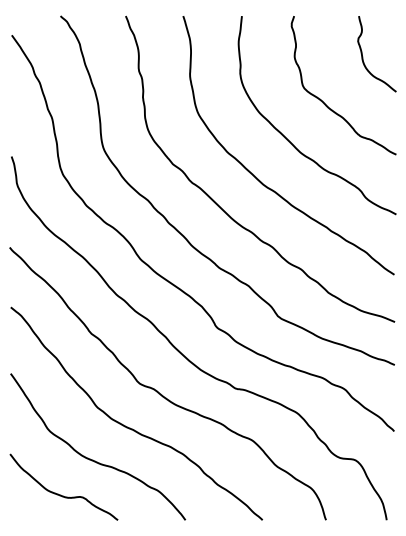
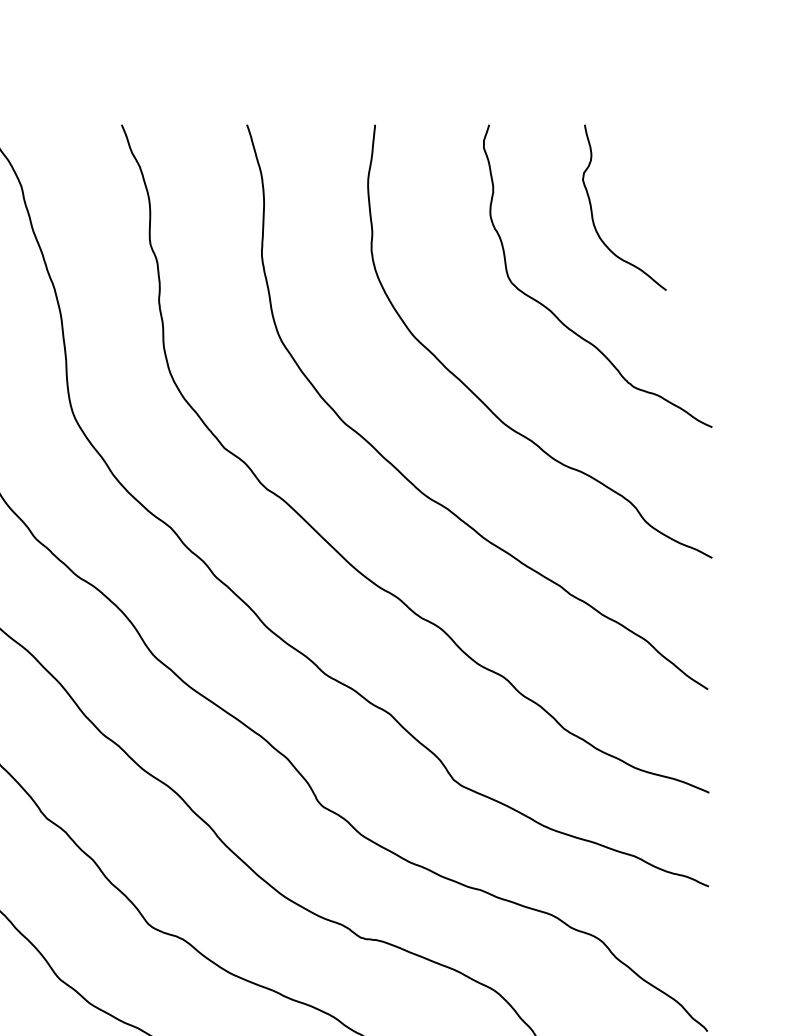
curve: (363, 56) -> (594, 213), moved

